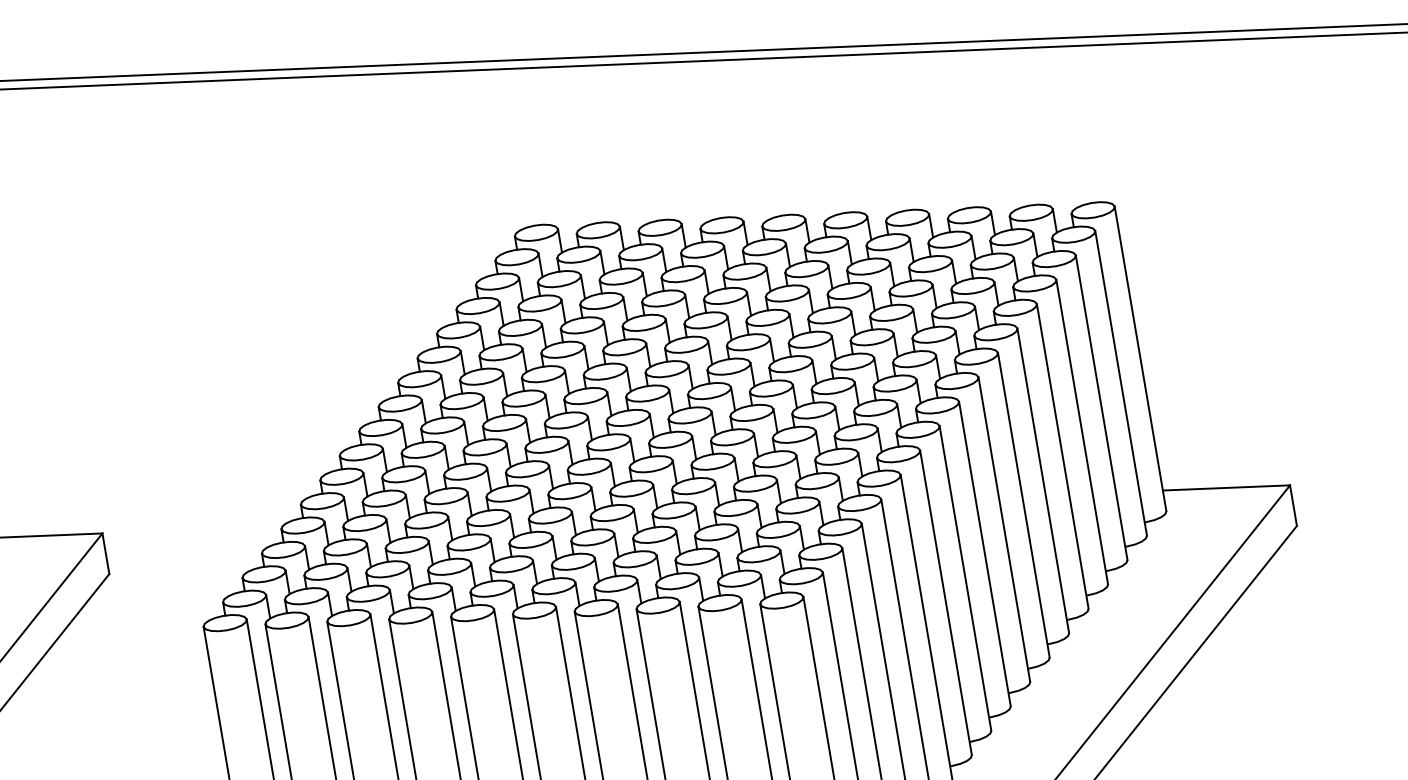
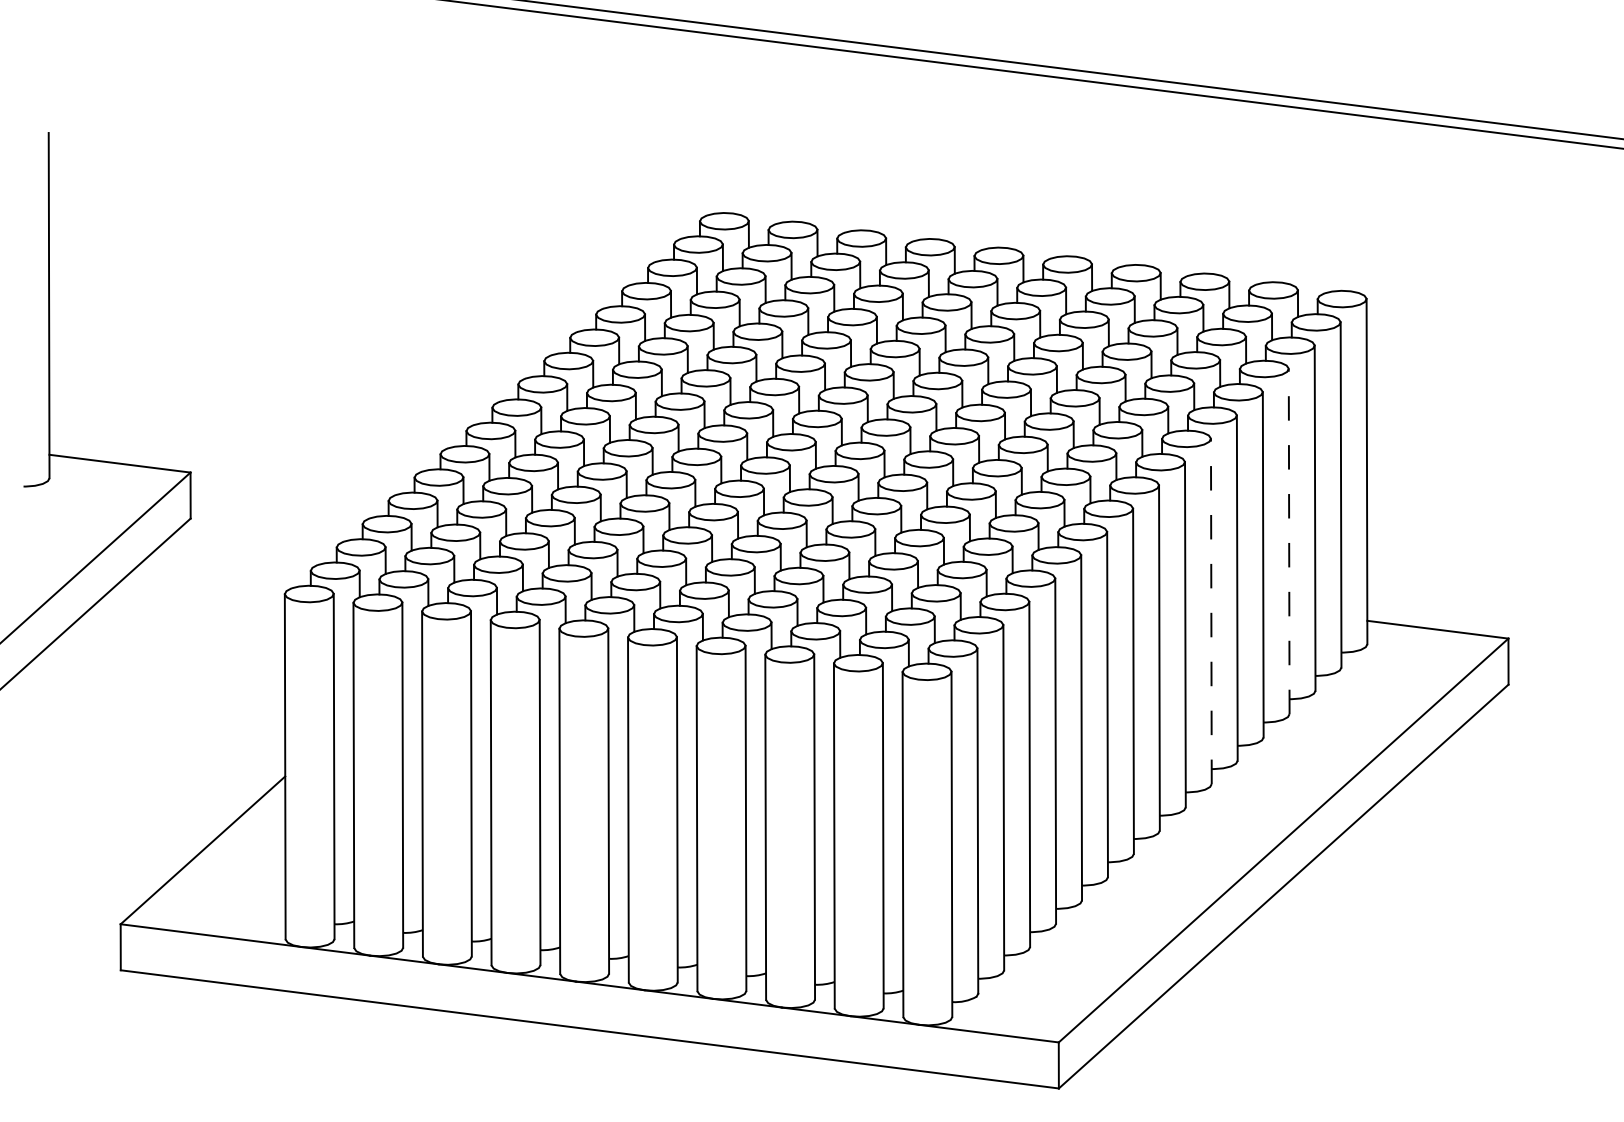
line: (1082, 431) -> (1289, 541), solid -> dashed
line: (1023, 505) -> (1211, 611), solid -> dashed

